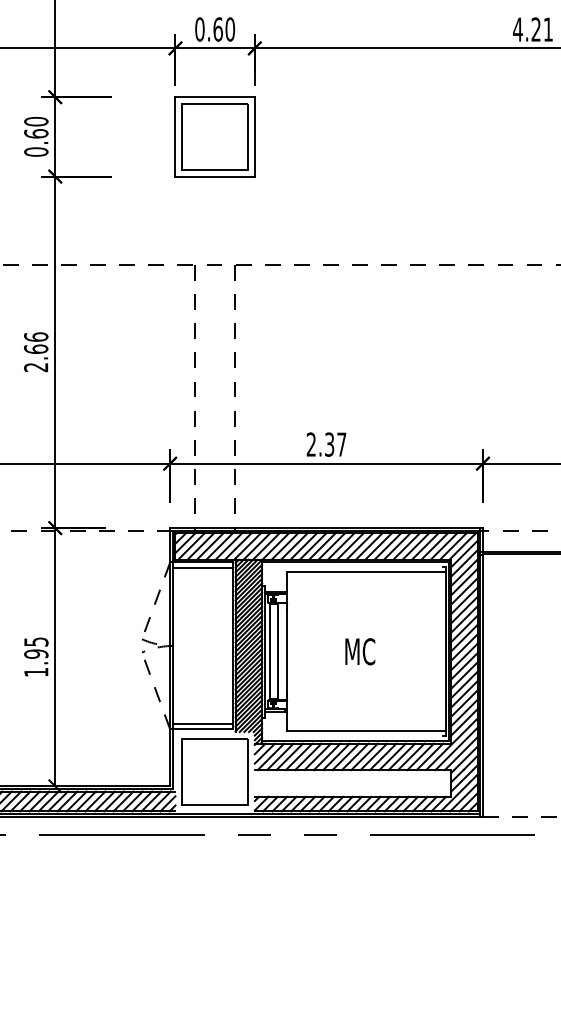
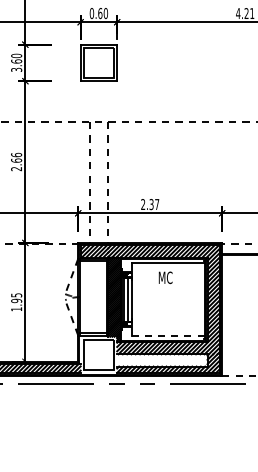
text: (36, 151) -> (16, 69), 0.60 -> 3.60
text: (359, 651) -> (165, 277), moved
line: (366, 731) -> (168, 336), solid -> dashed

